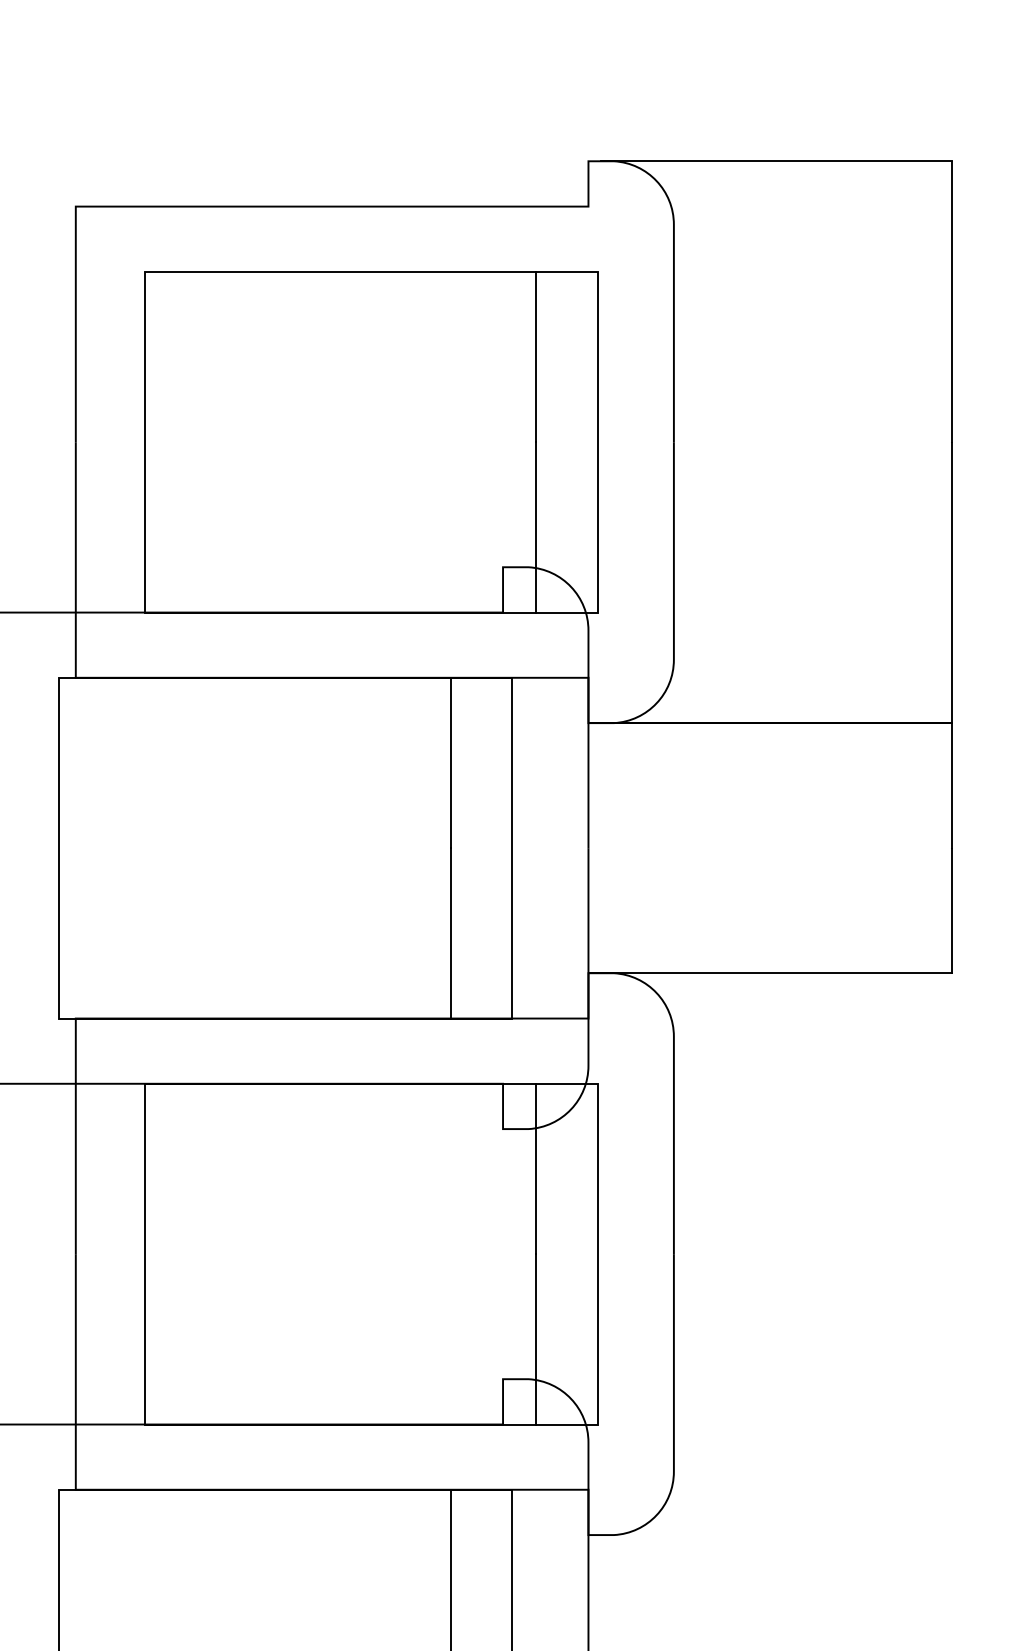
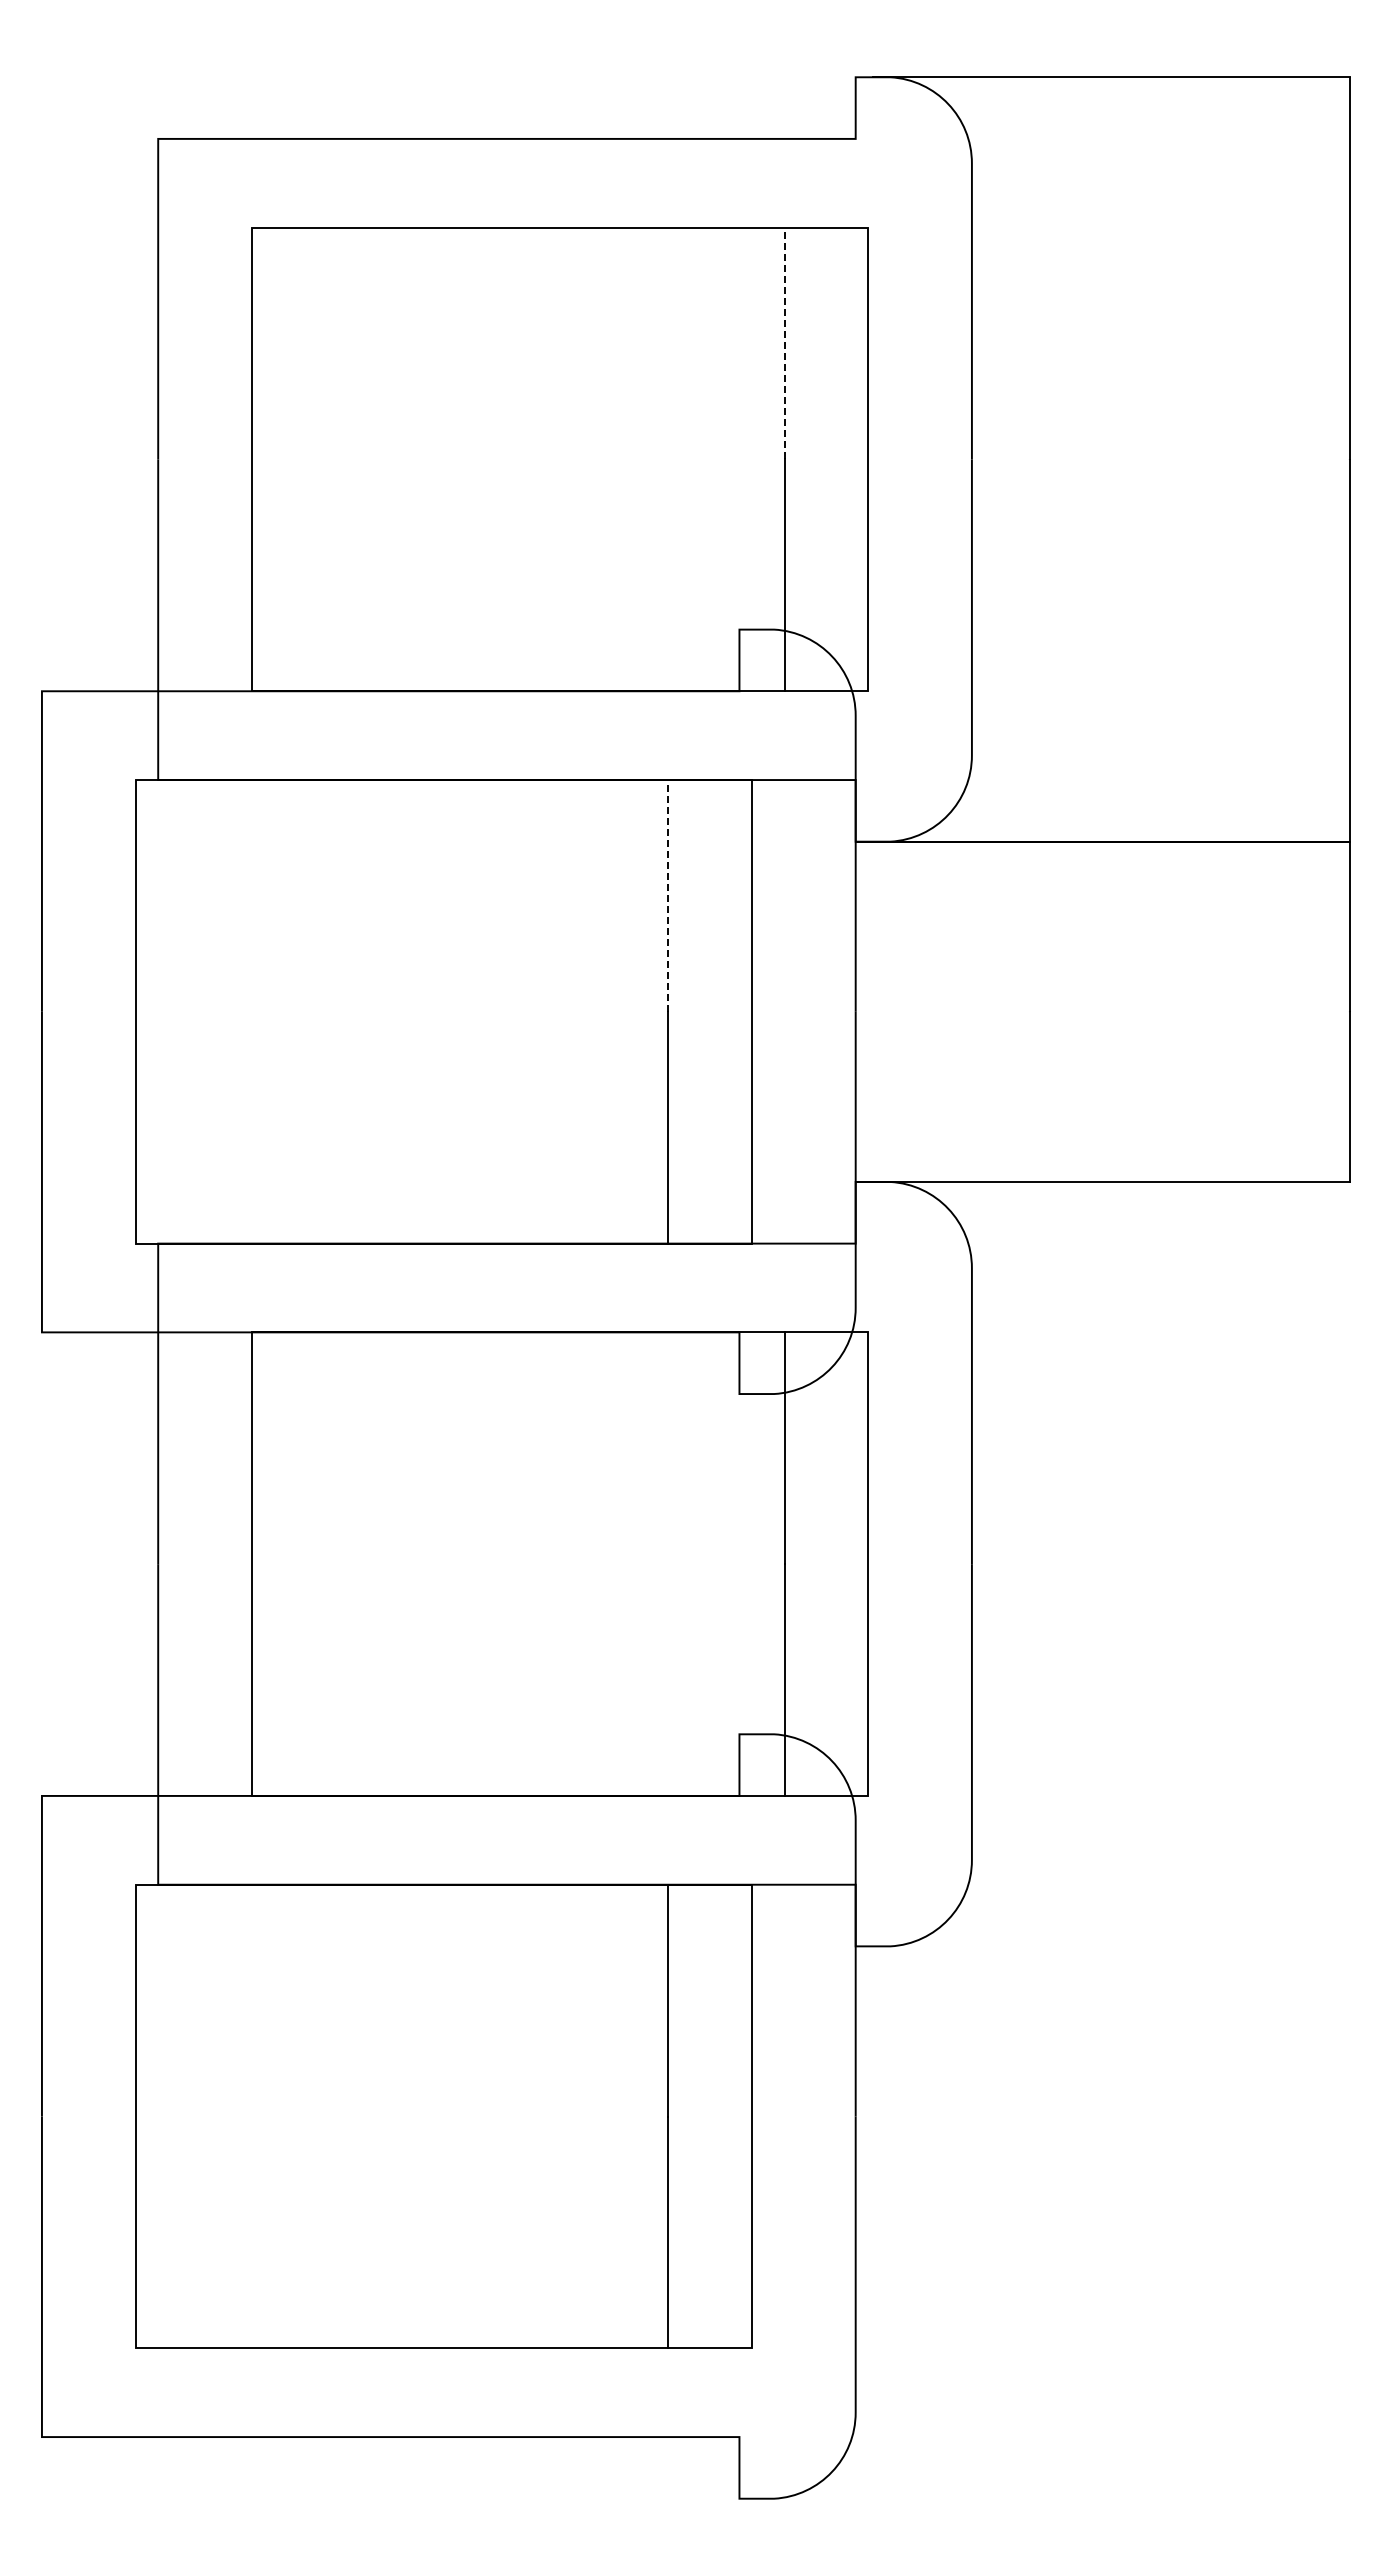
line: (536, 356) -> (784, 343), solid -> dashed
line: (450, 762) -> (668, 895), solid -> dashed

